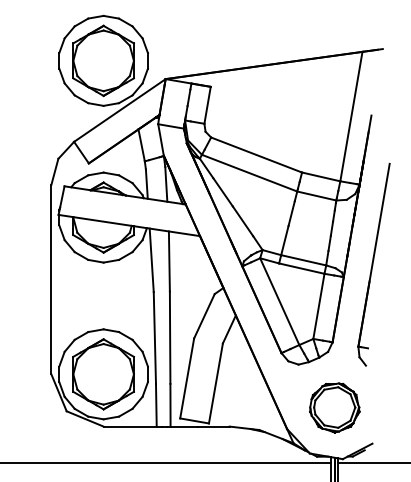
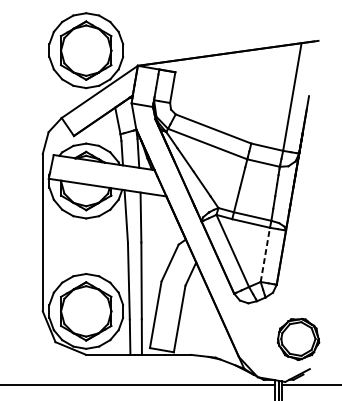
part: (373, 264) -> (310, 220), removed
line: (319, 305) -> (265, 254), solid -> dashed
part: (334, 407) -> (298, 338), moved

